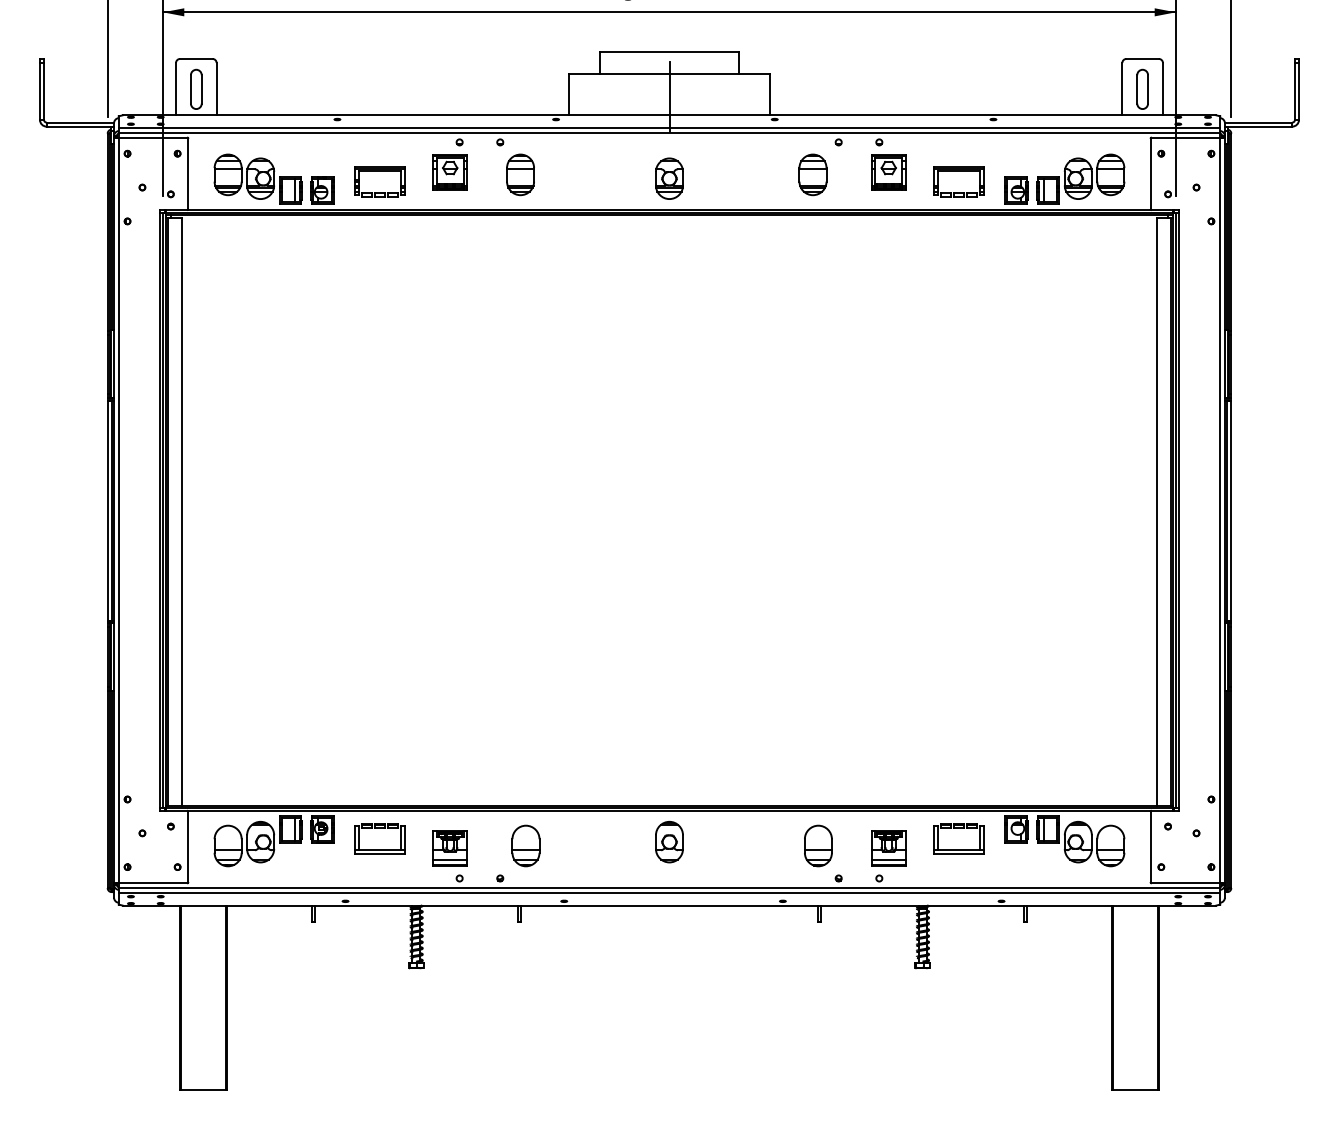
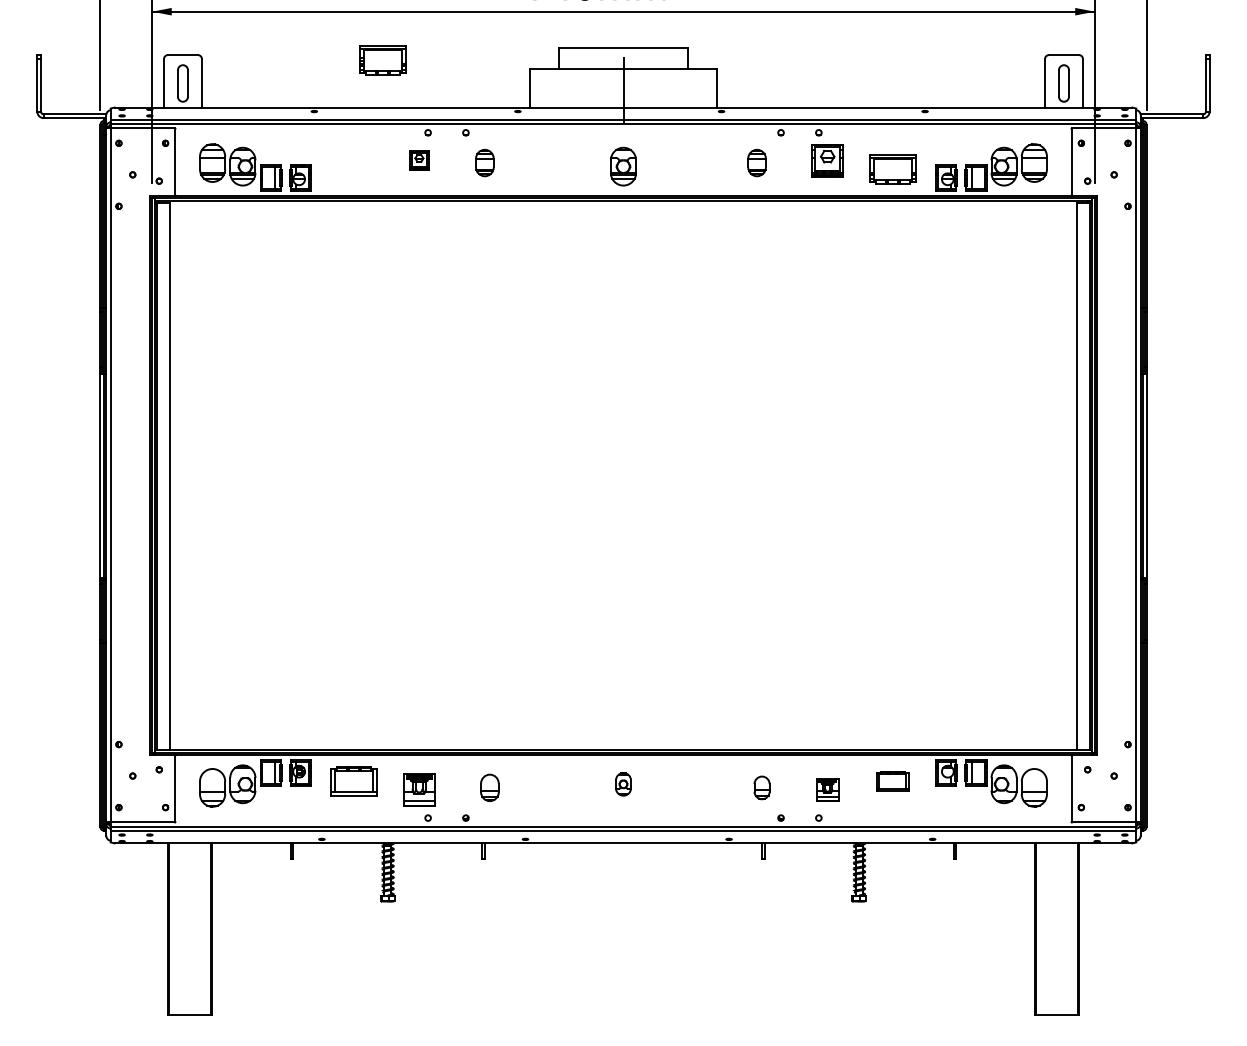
part: (450, 172) -> (419, 160), size x0.6
part: (520, 174) -> (484, 162), size x0.7
part: (812, 174) -> (756, 162), size x0.7
part: (379, 181) -> (382, 60), moved
part: (958, 839) -> (892, 781), size x0.7
part: (669, 842) -> (623, 784), size x0.6
part: (525, 845) -> (489, 787), size x0.7
part: (817, 845) -> (761, 787), size x0.6
part: (888, 847) -> (827, 789), size x0.7

